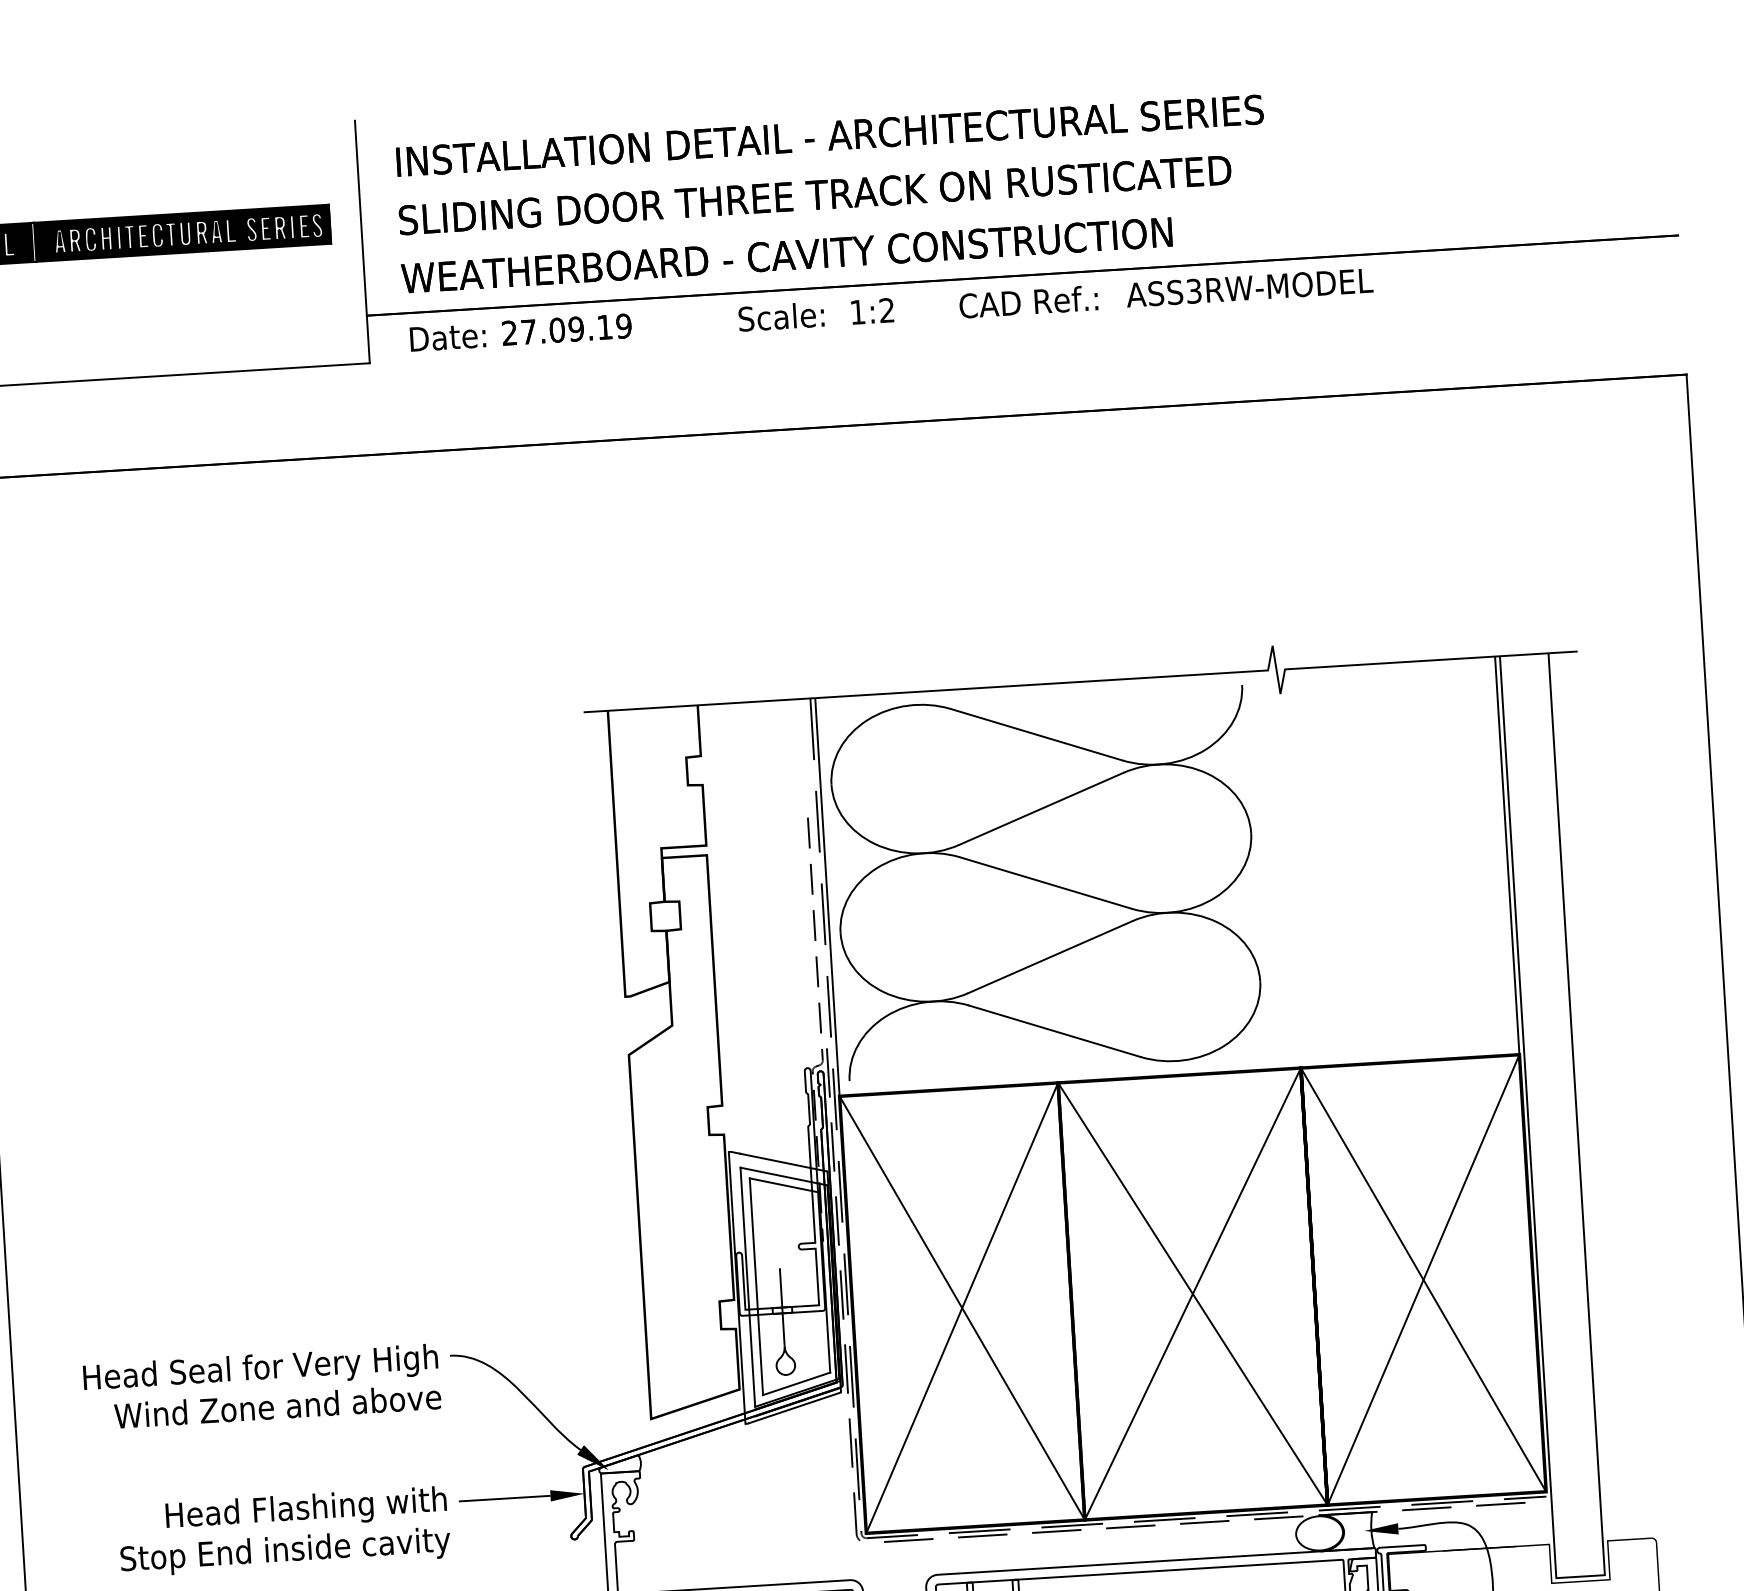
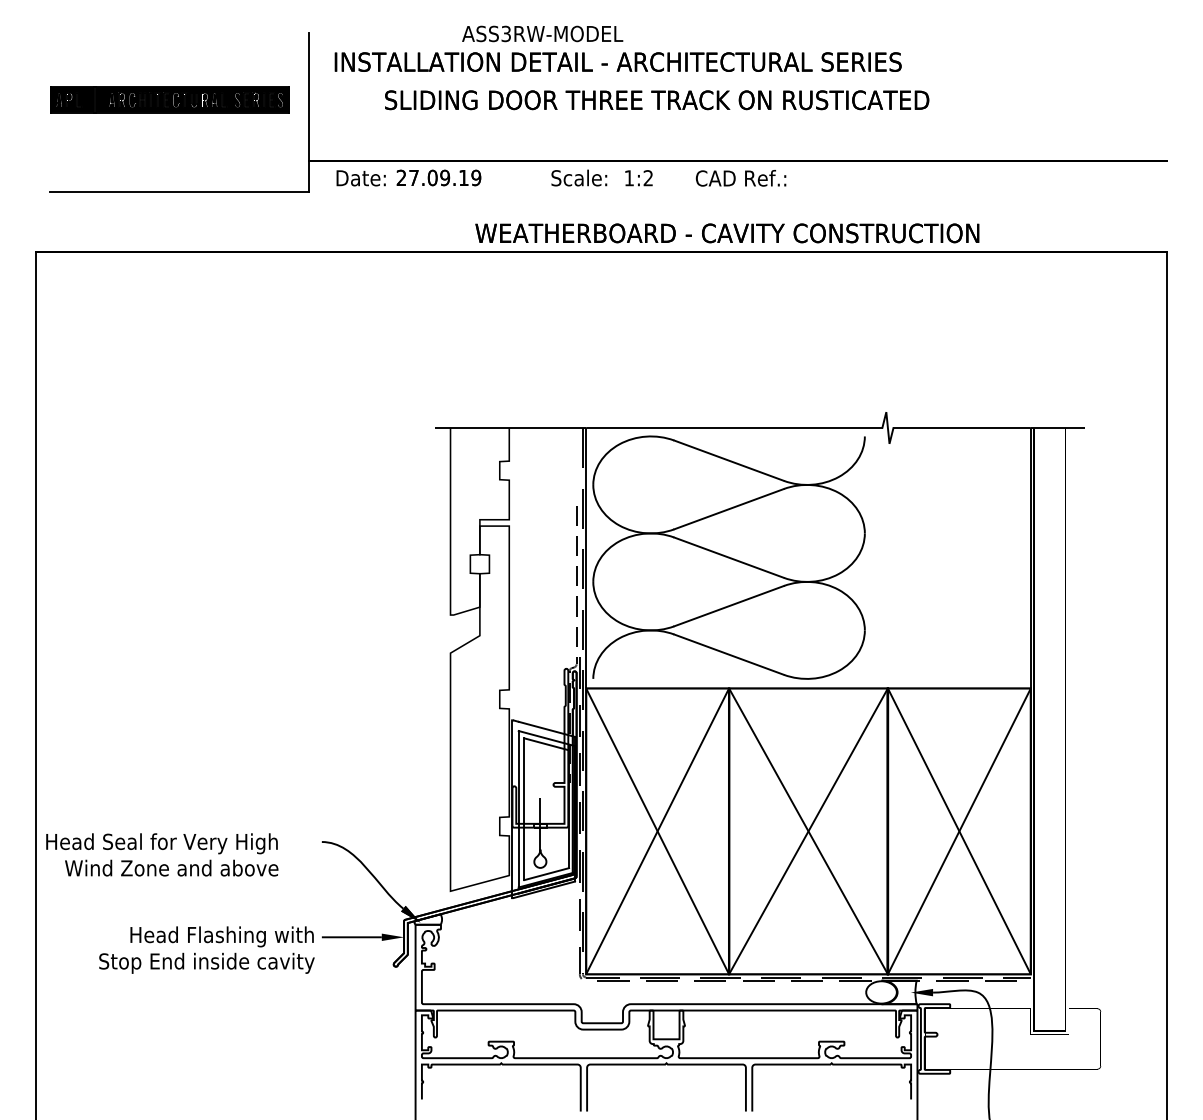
text: (815, 195) -> (657, 100), moved
text: (787, 255) -> (727, 233), moved
text: (1249, 287) -> (542, 33), moved
text: (262, 1386) -> (162, 854), moved

